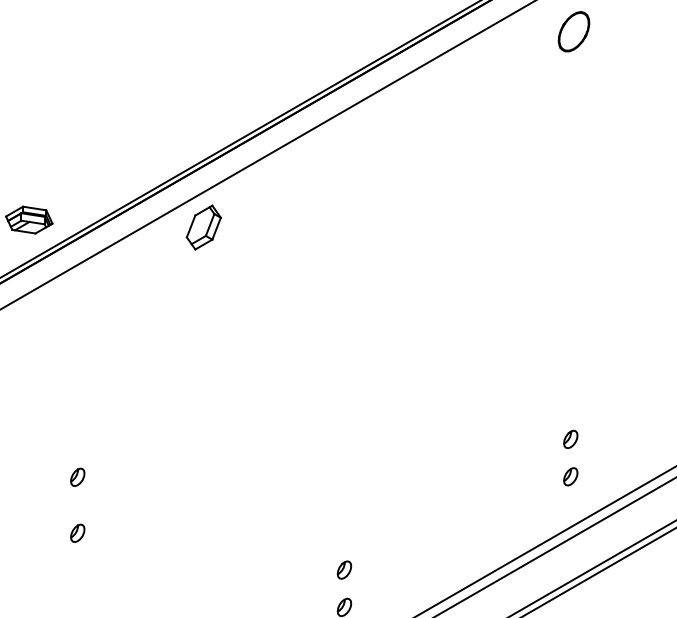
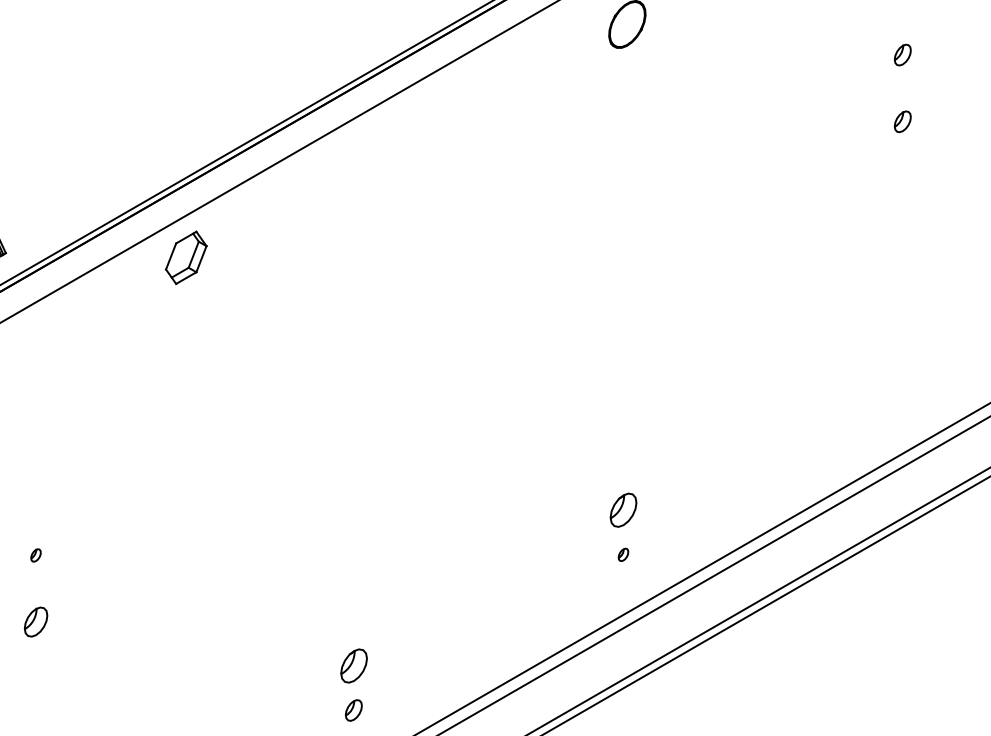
part: (570, 439) -> (623, 510), size x1.6
part: (570, 476) -> (623, 554), size x0.6
part: (77, 477) -> (35, 555), size x0.6
part: (77, 533) -> (35, 622), size x1.4
part: (344, 569) -> (353, 665), size x1.6

